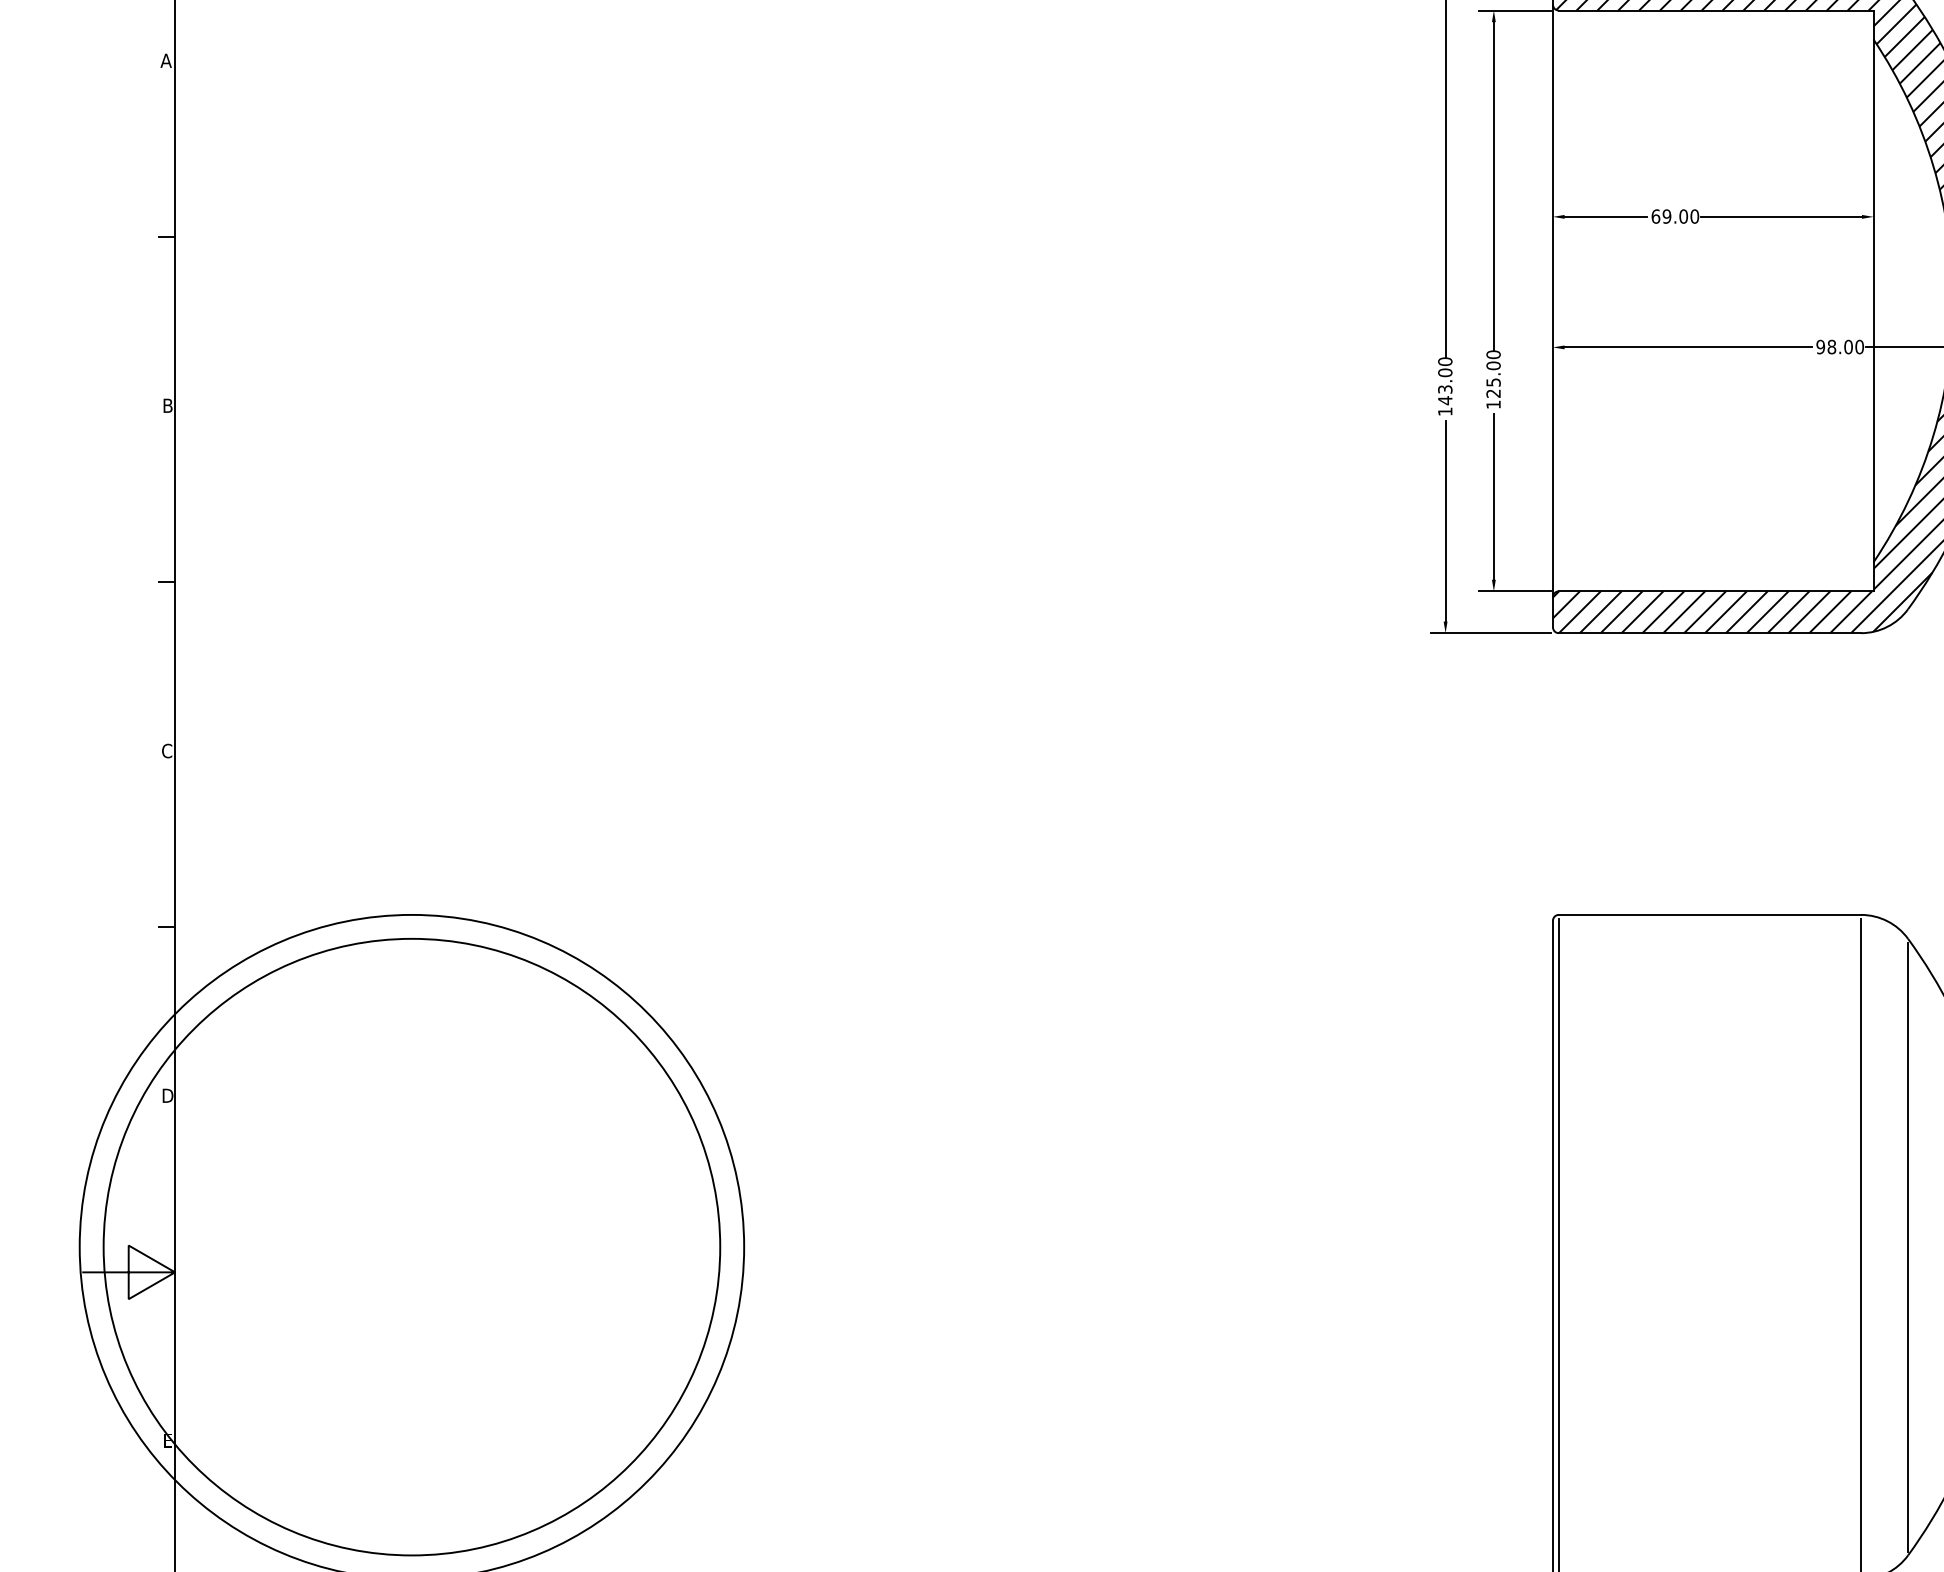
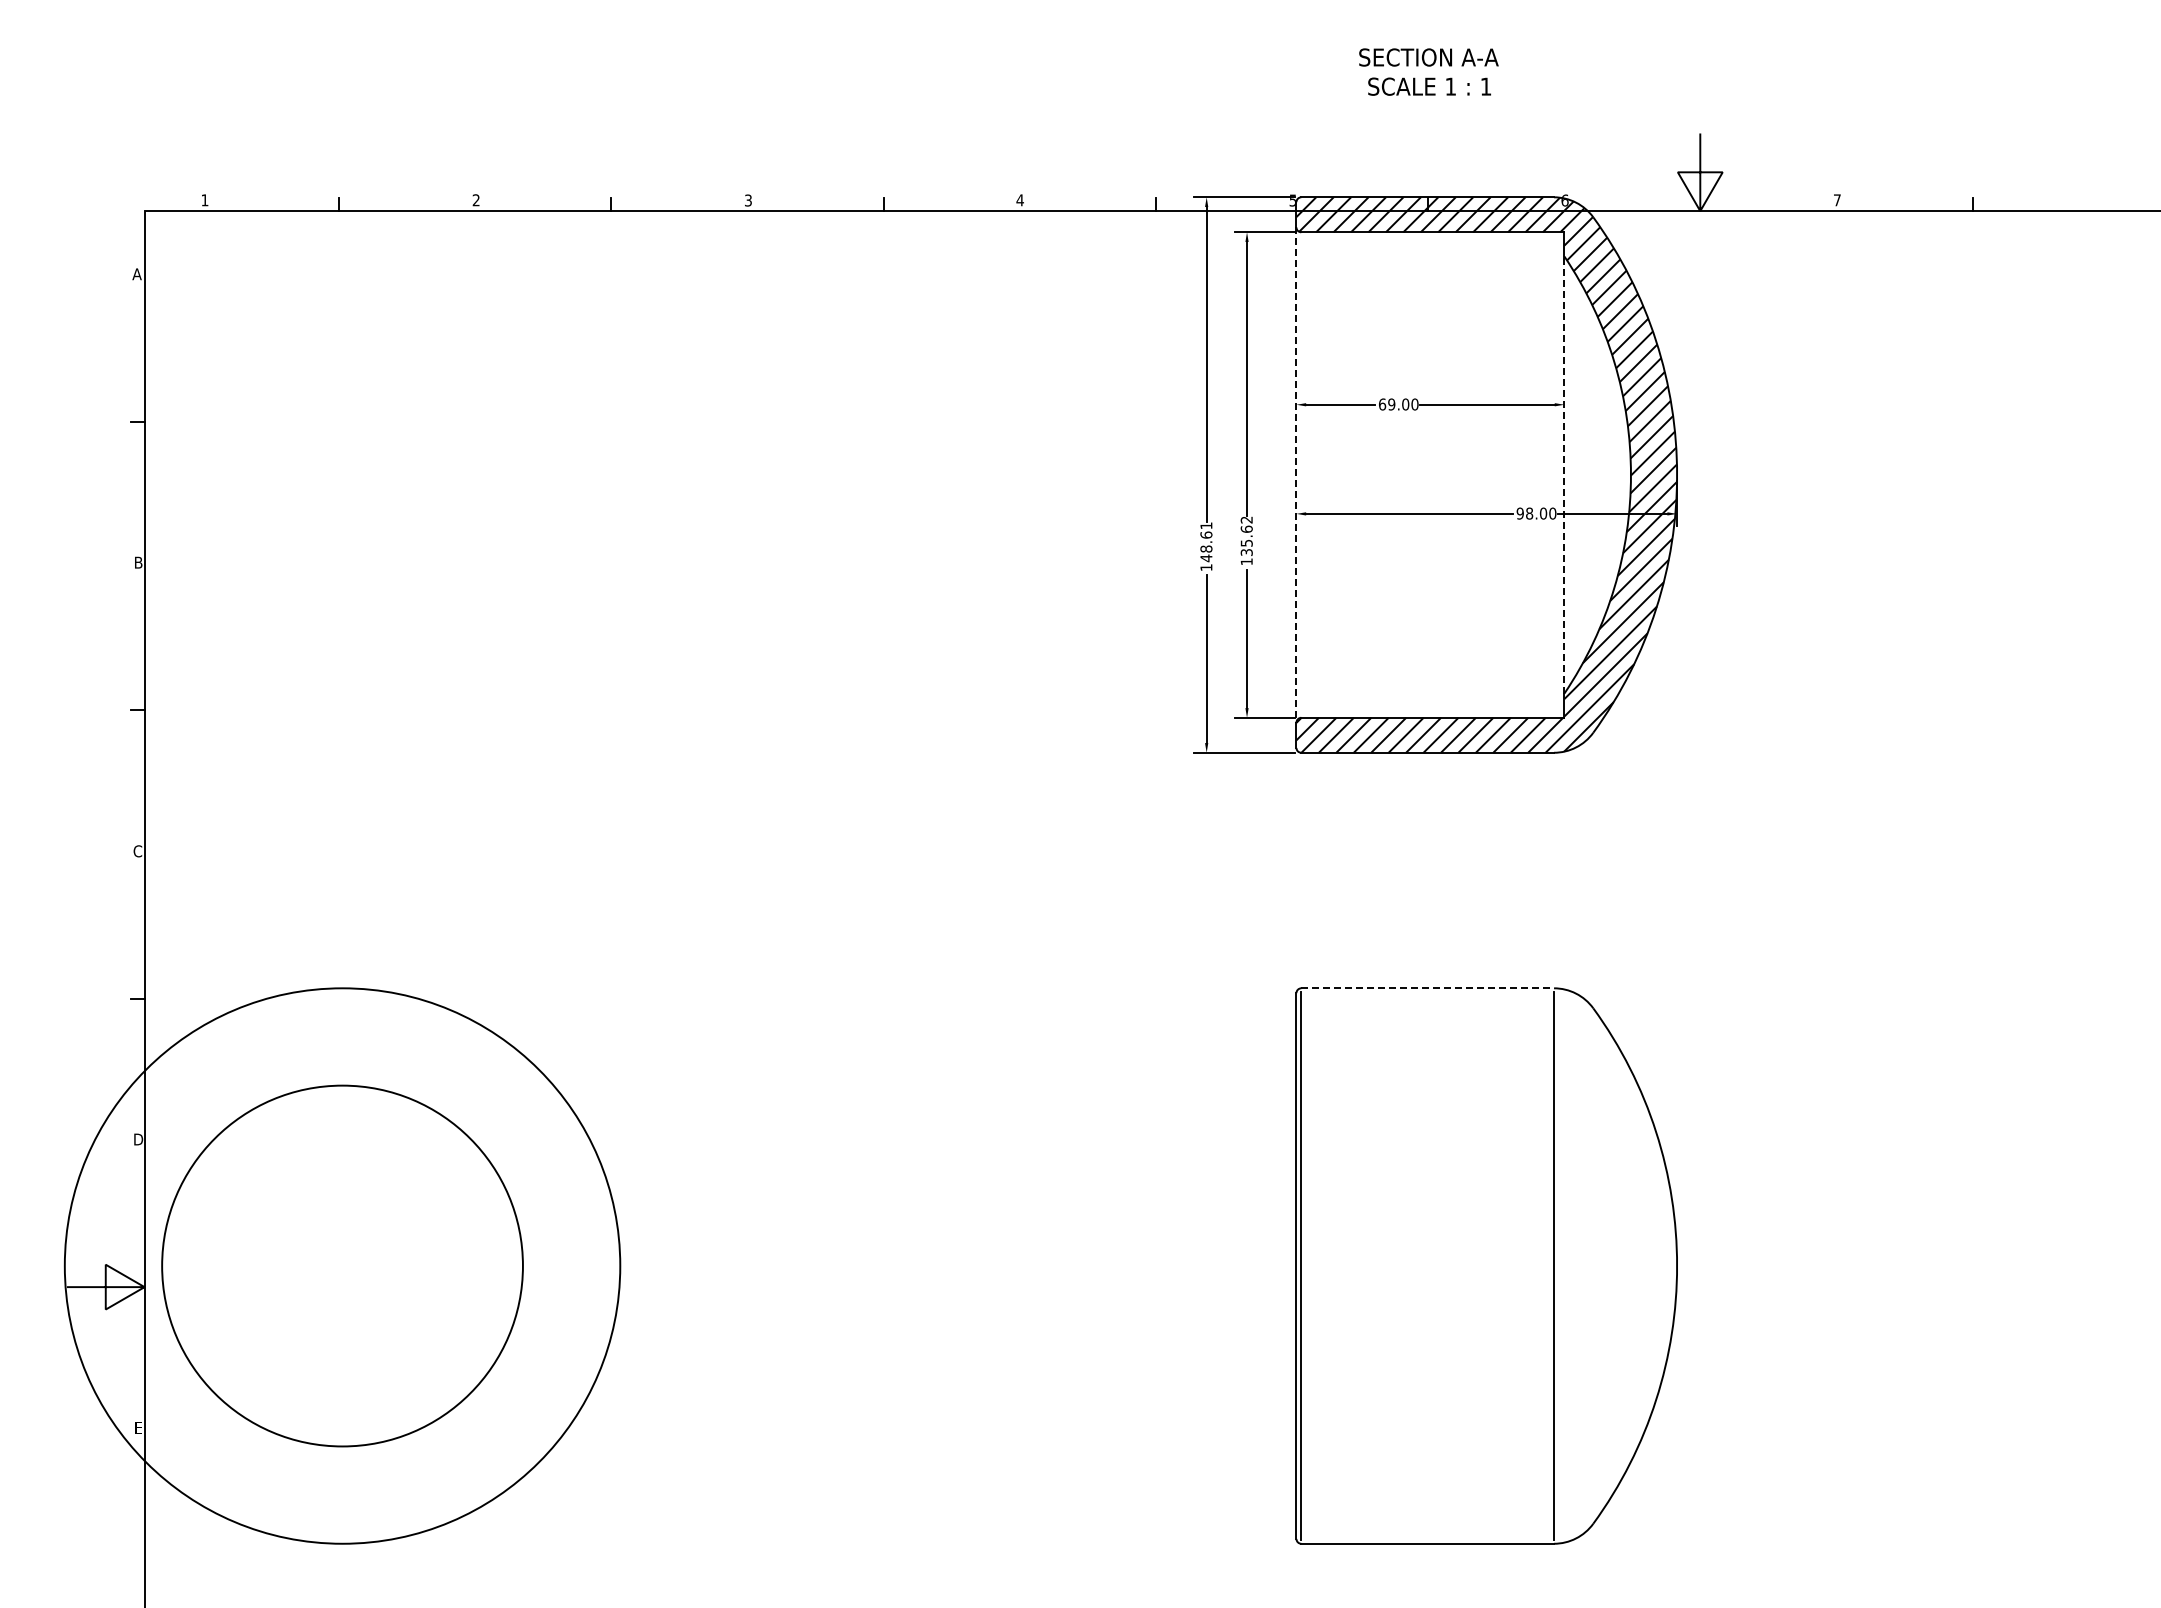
line: (1873, 300) -> (1564, 474), solid -> dashed
line: (1553, 301) -> (1296, 475), solid -> dashed
text: (1493, 373) -> (1246, 535), 125.00 -> 135.62
text: (1445, 375) -> (1206, 537), 143.00 -> 148.61
line: (1710, 915) -> (1428, 988), solid -> dashed
circle: (411, 1246) -> (342, 1265), size x0.7
line: (1908, 1246) -> (1593, 1265), removed

